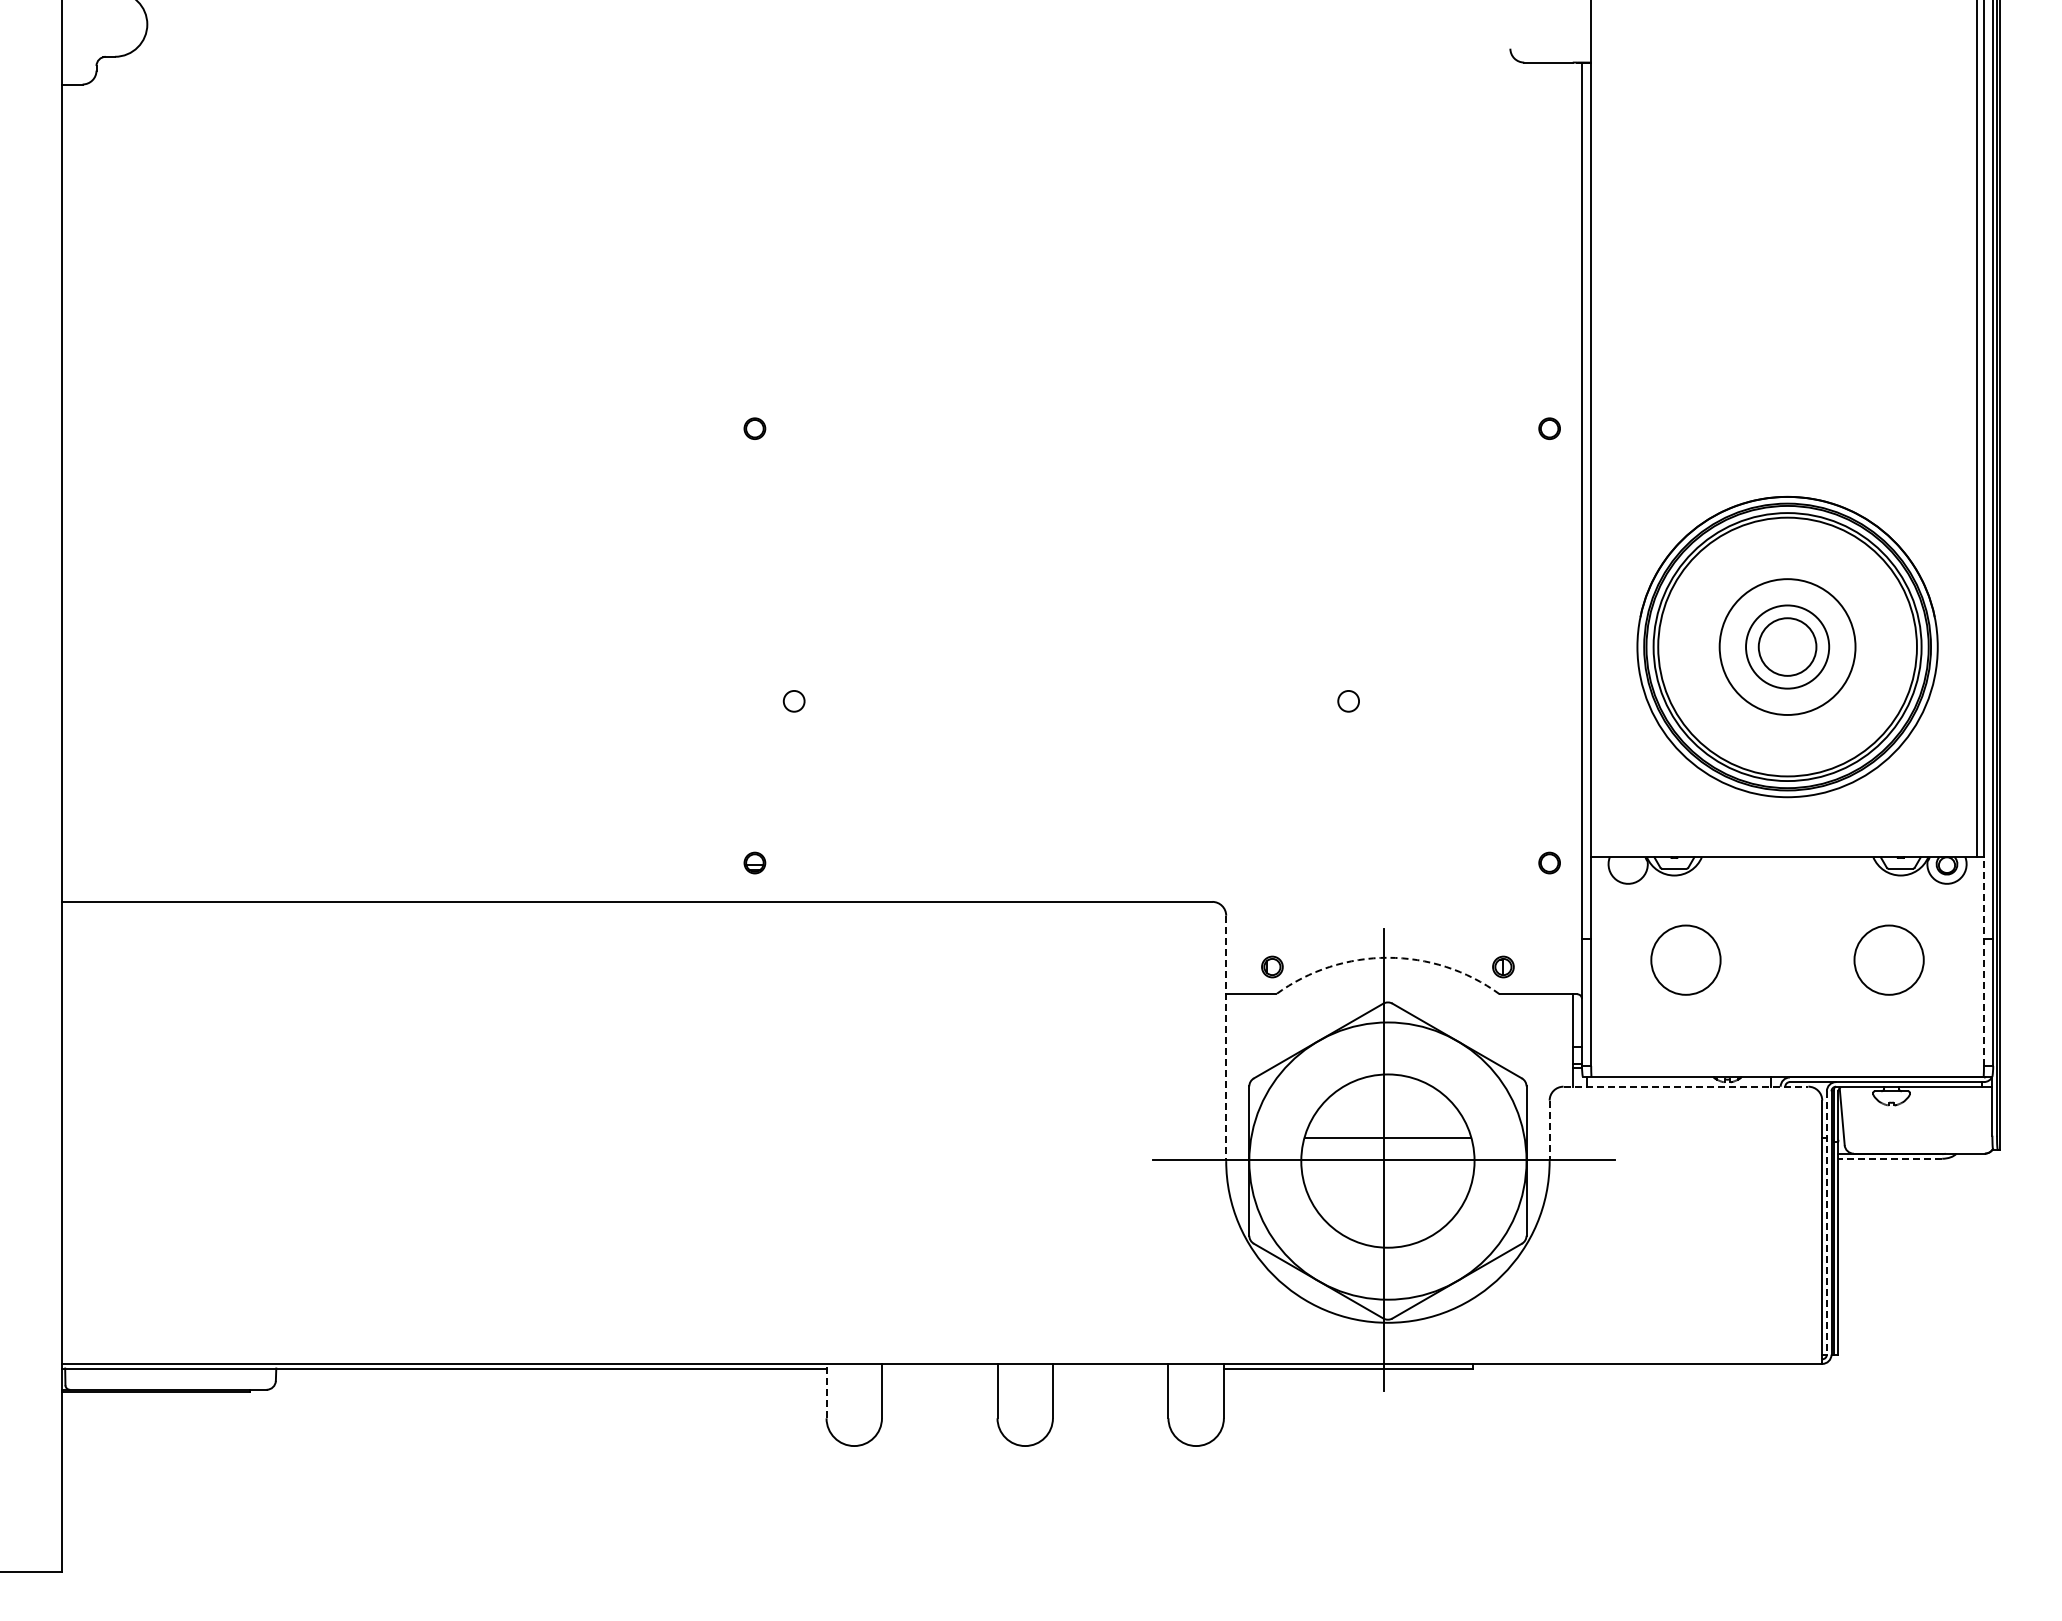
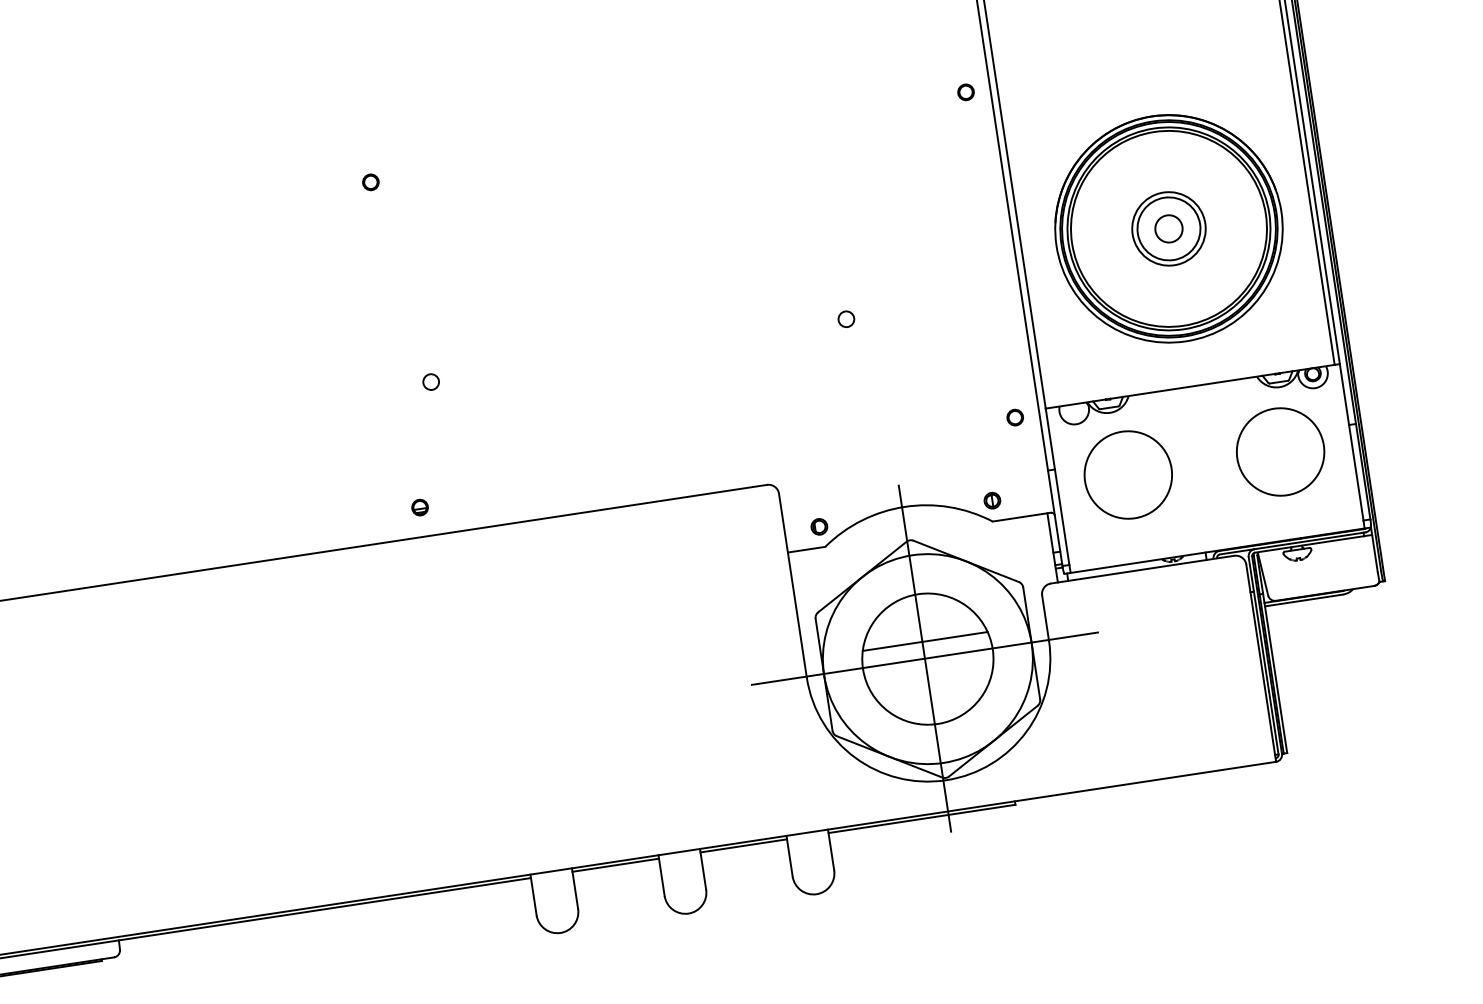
circle: (1787, 646) -> (1168, 228), size x0.71
circle: (1787, 647) -> (1168, 229), size x0.62
arc: (1387, 957) -> (904, 506), dashed -> solid
circle: (1685, 959) -> (1127, 474), size x1.67
circle: (1888, 959) -> (1279, 451), size x1.67
line: (1983, 961) -> (1351, 442), dashed -> solid
line: (1226, 1038) -> (793, 585), dashed -> solid
line: (1686, 1086) -> (1143, 569), dashed -> solid
line: (1549, 1131) -> (1045, 618), dashed -> solid
line: (1890, 1158) -> (1303, 600), dashed -> solid
line: (1826, 1223) -> (1263, 656), dashed -> solid
line: (939, 1368) -> (615, 865), added
line: (1110, 1368) -> (743, 845), added
line: (826, 1390) -> (533, 894), dashed -> solid

